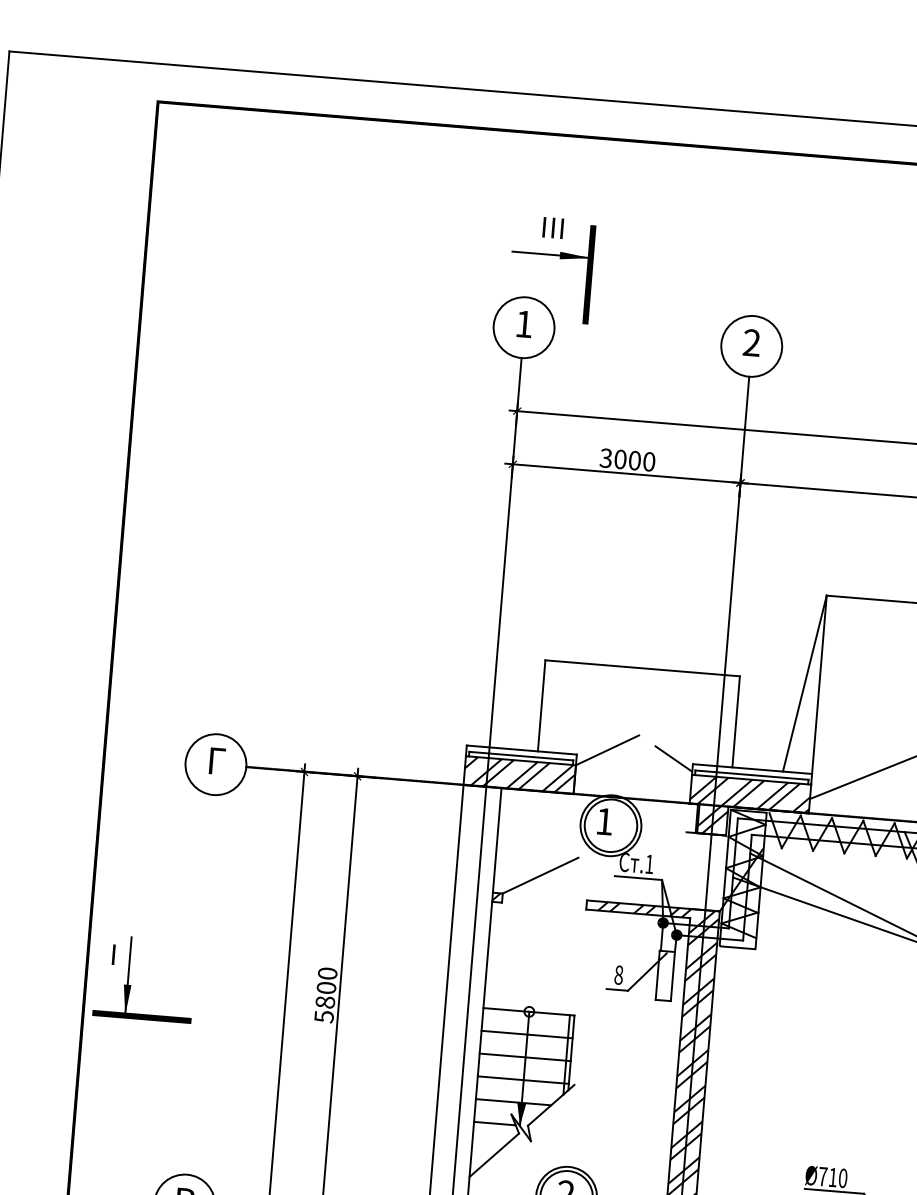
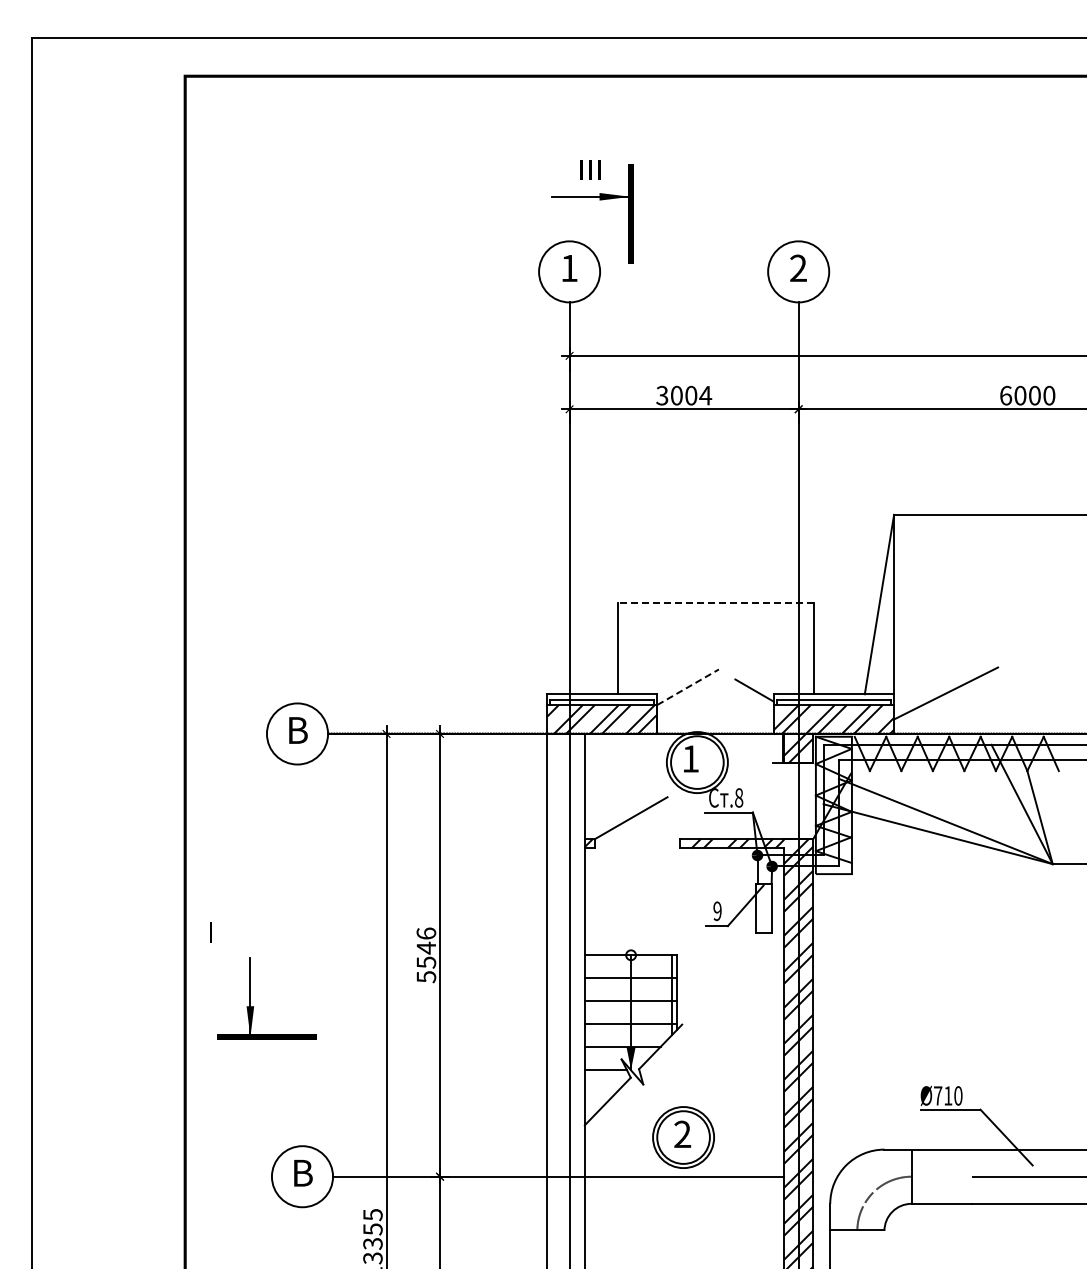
text: (649, 461) -> (705, 395), 3000 -> 3004
line: (643, 668) -> (716, 602), solid -> dashed
line: (608, 750) -> (688, 687), solid -> dashed
text: (217, 761) -> (298, 730), Г -> В
text: (649, 863) -> (739, 797), .1 -> .8
text: (618, 975) -> (717, 911), 8 -> 9
part: (131, 985) -> (254, 1006), moved
text: (326, 987) -> (426, 947), 5800 -> 5546

